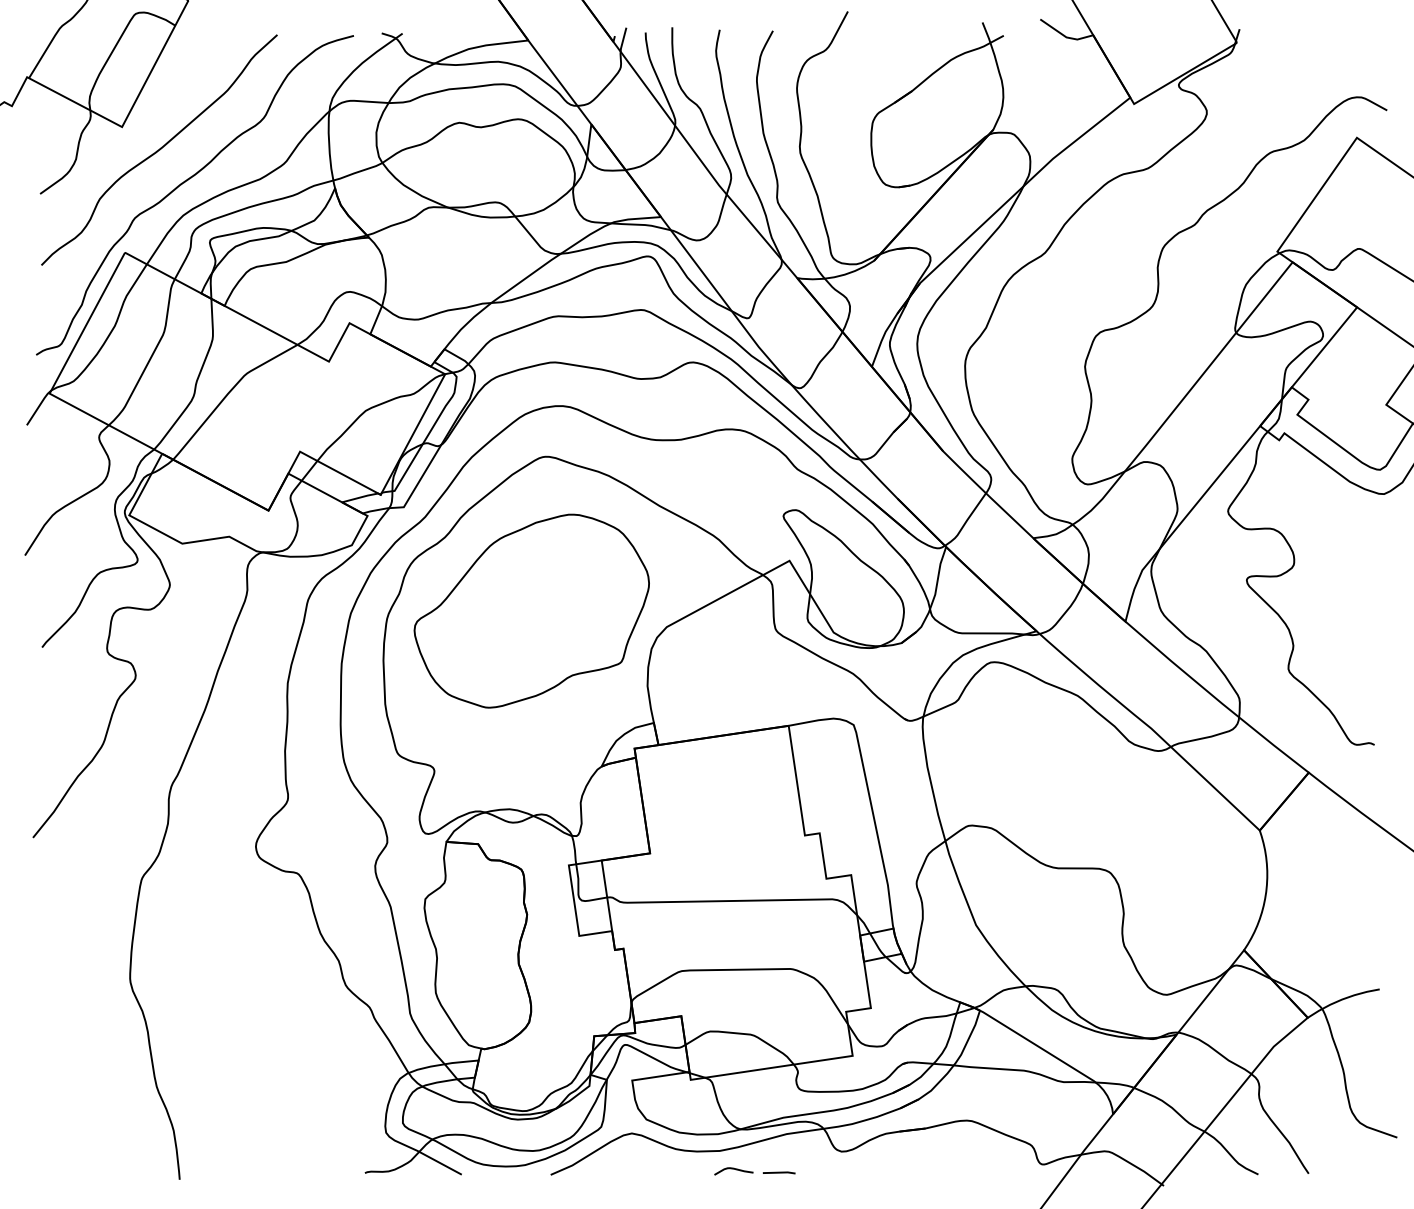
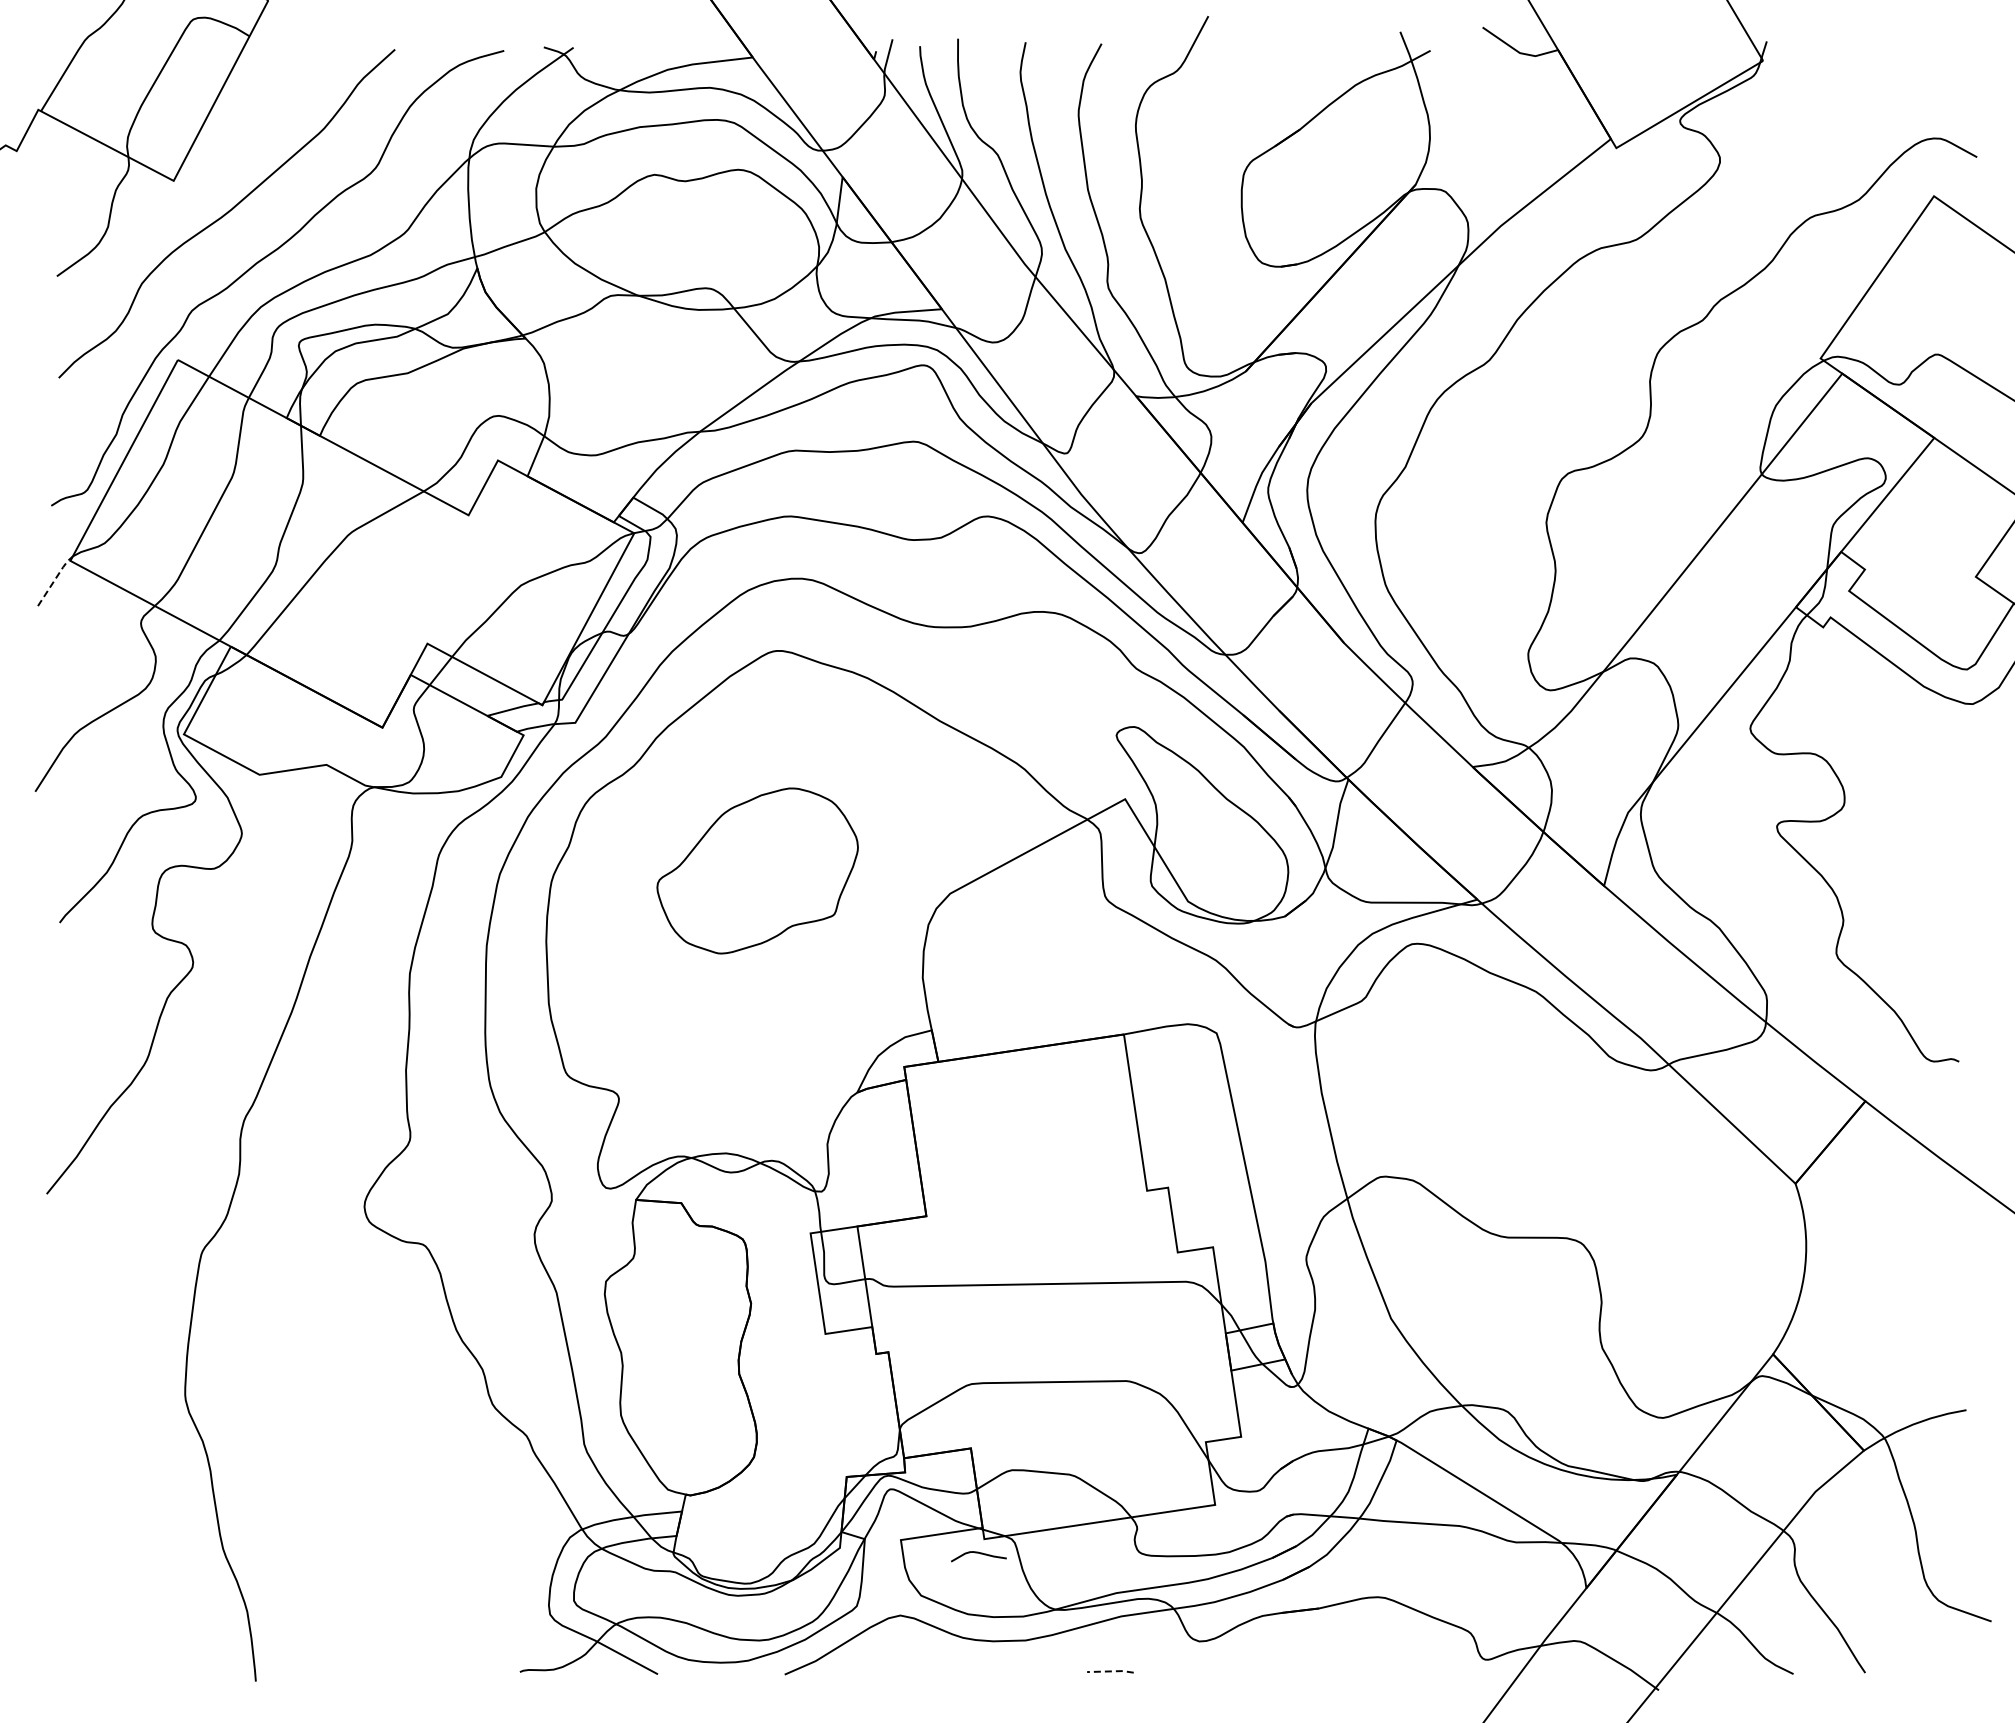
line: (39, 406) -> (55, 579), solid -> dashed
part: (531, 610) -> (757, 870), size x0.6
curve: (735, 1169) -> (980, 1554), moved
line: (779, 1172) -> (1110, 1671), solid -> dashed

